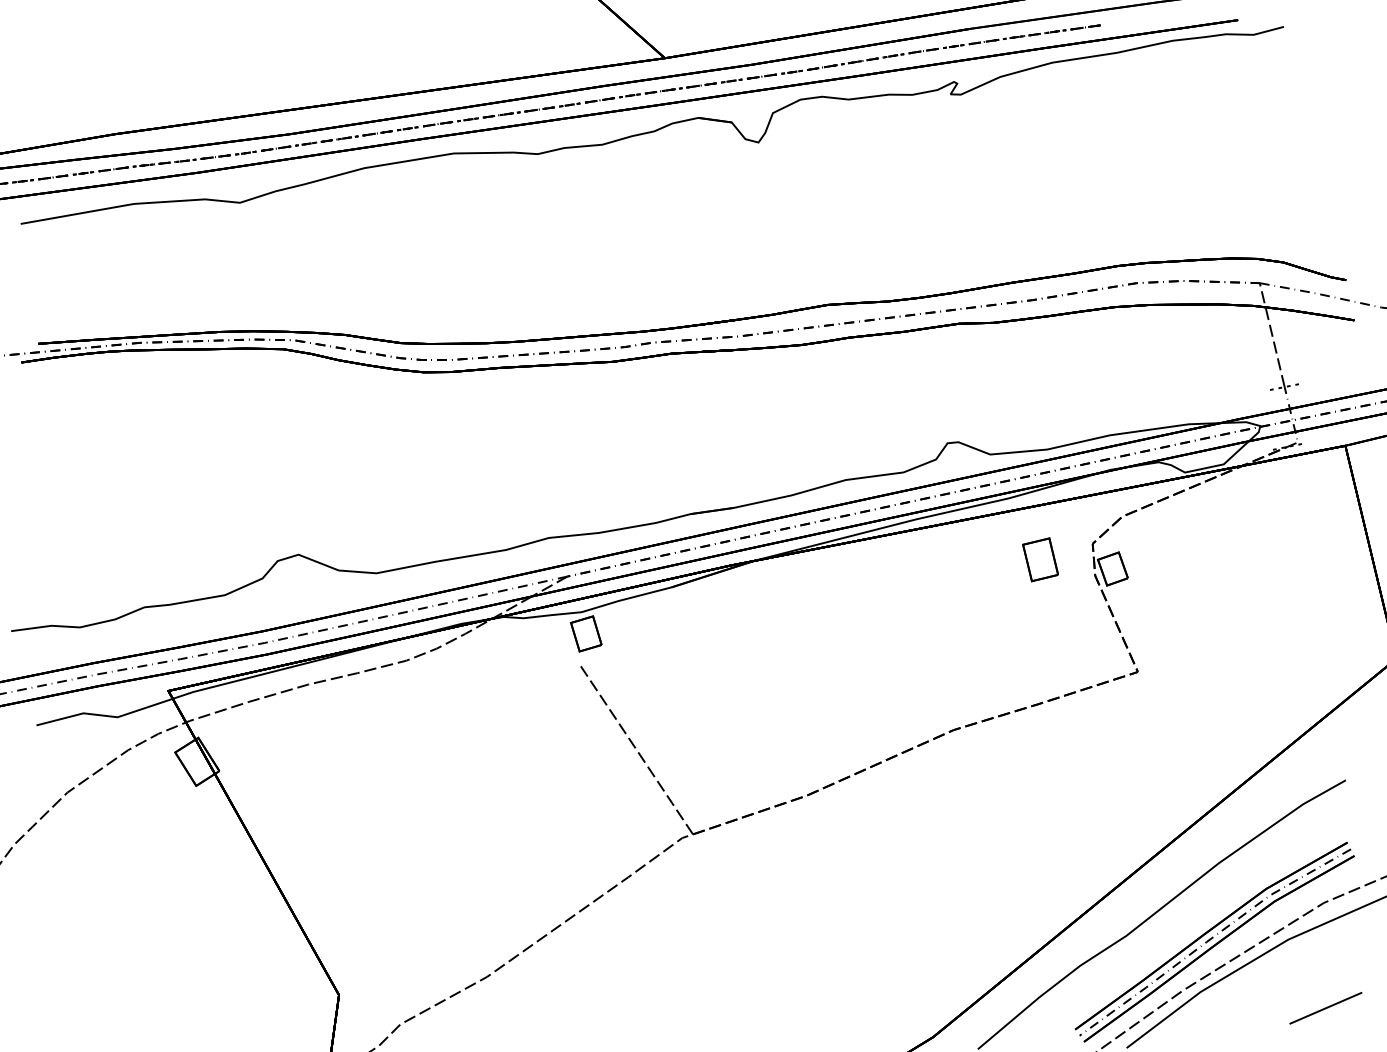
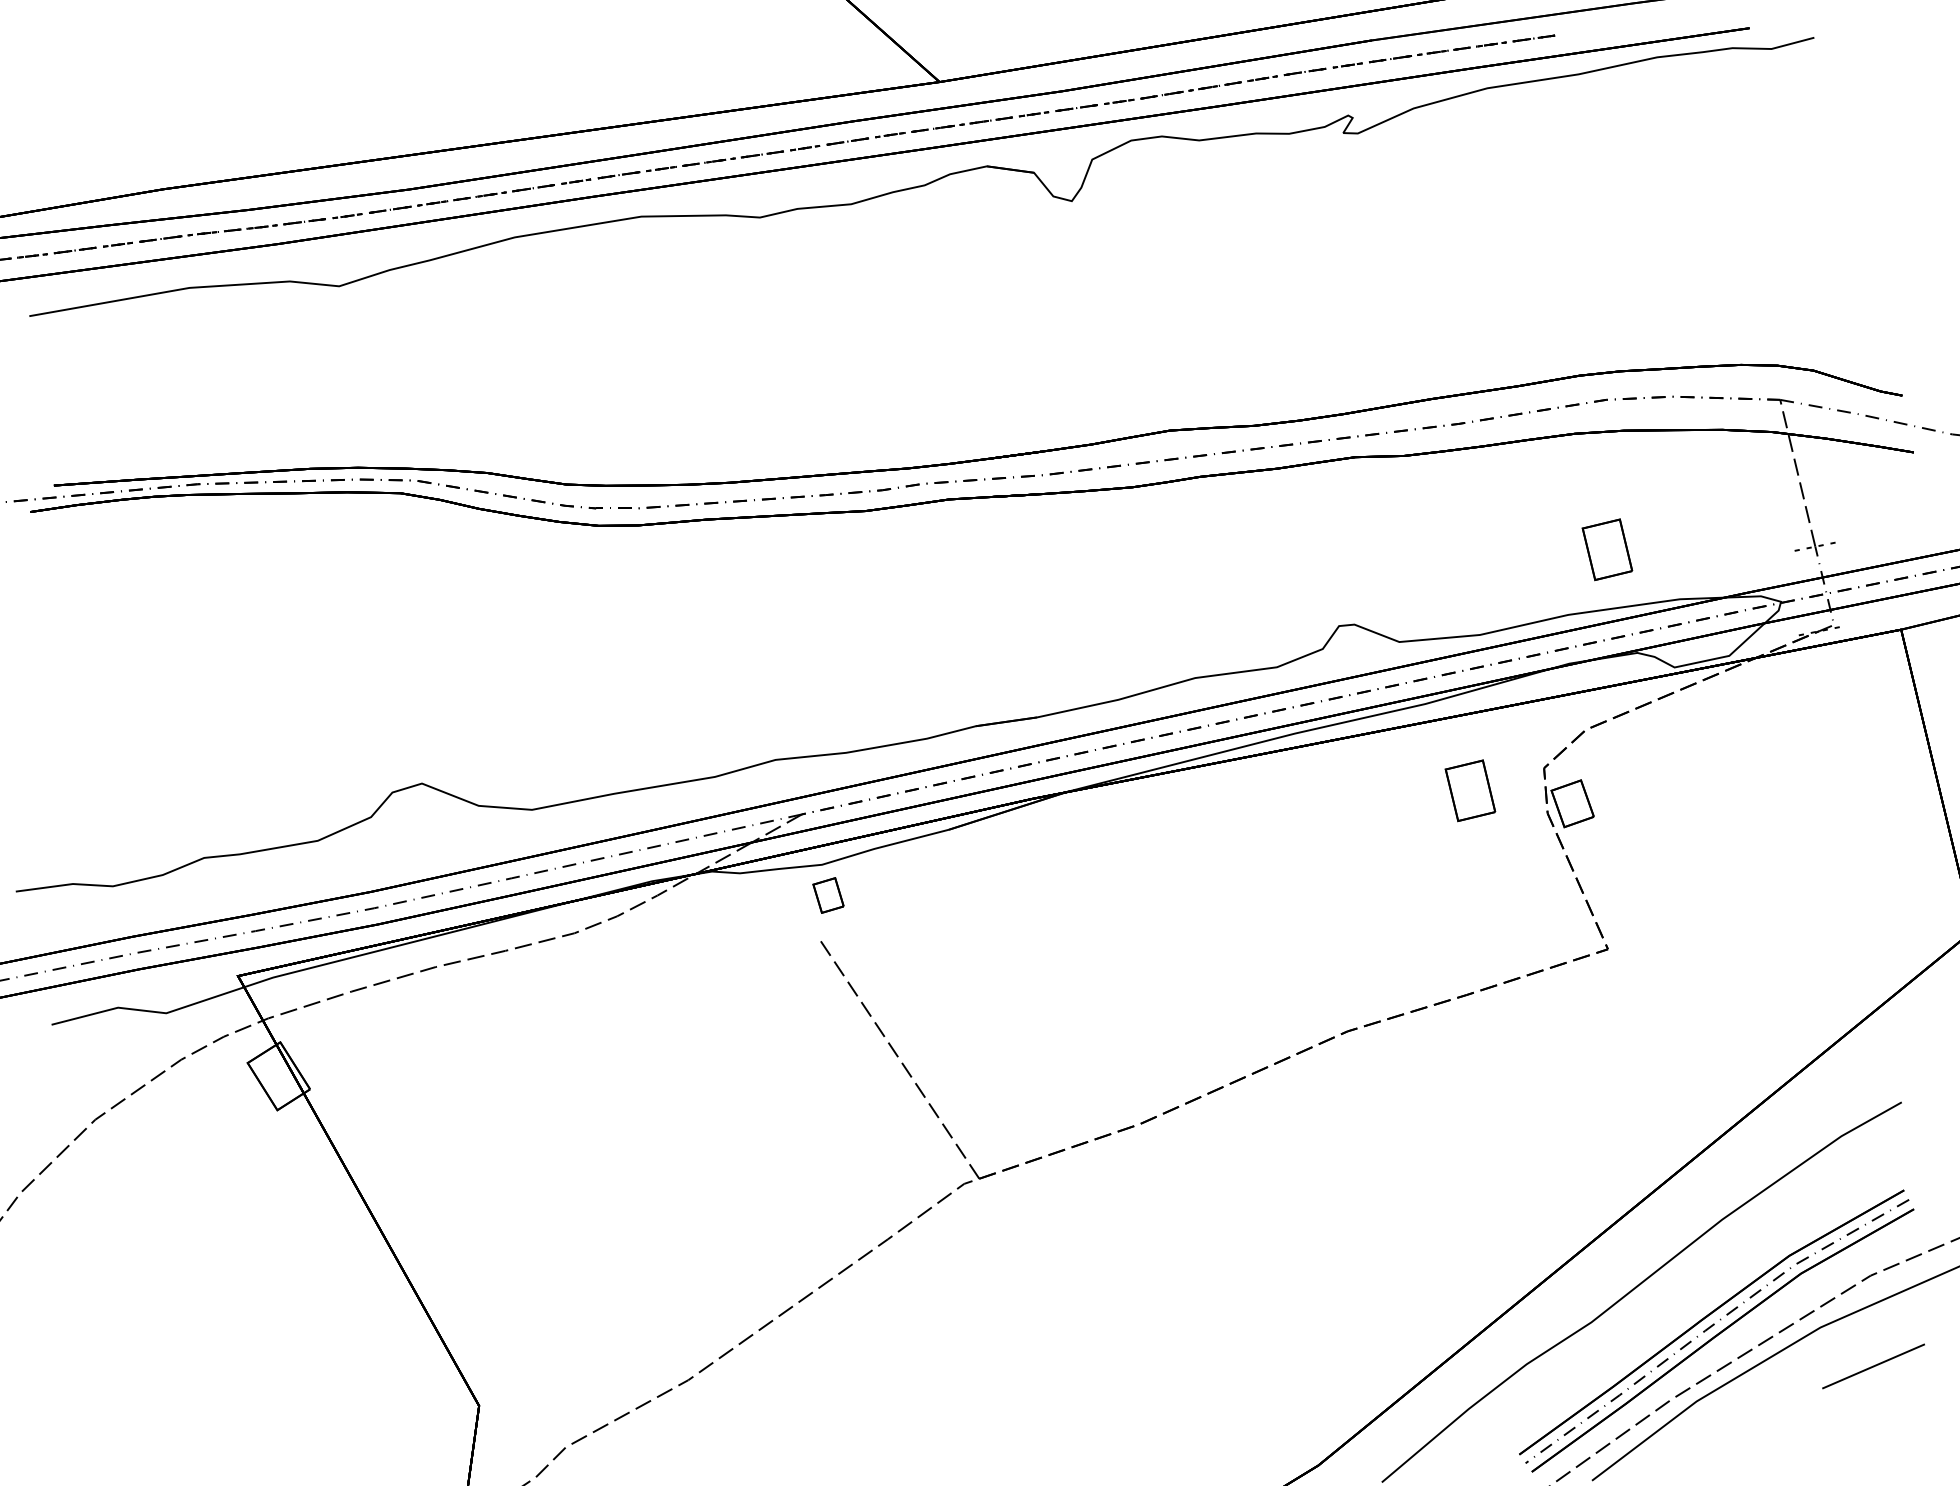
part: (1137, 389) -> (1607, 549), added
part: (586, 633) -> (828, 895), size x0.7
line: (1325, 1008) -> (1873, 1366), moved

